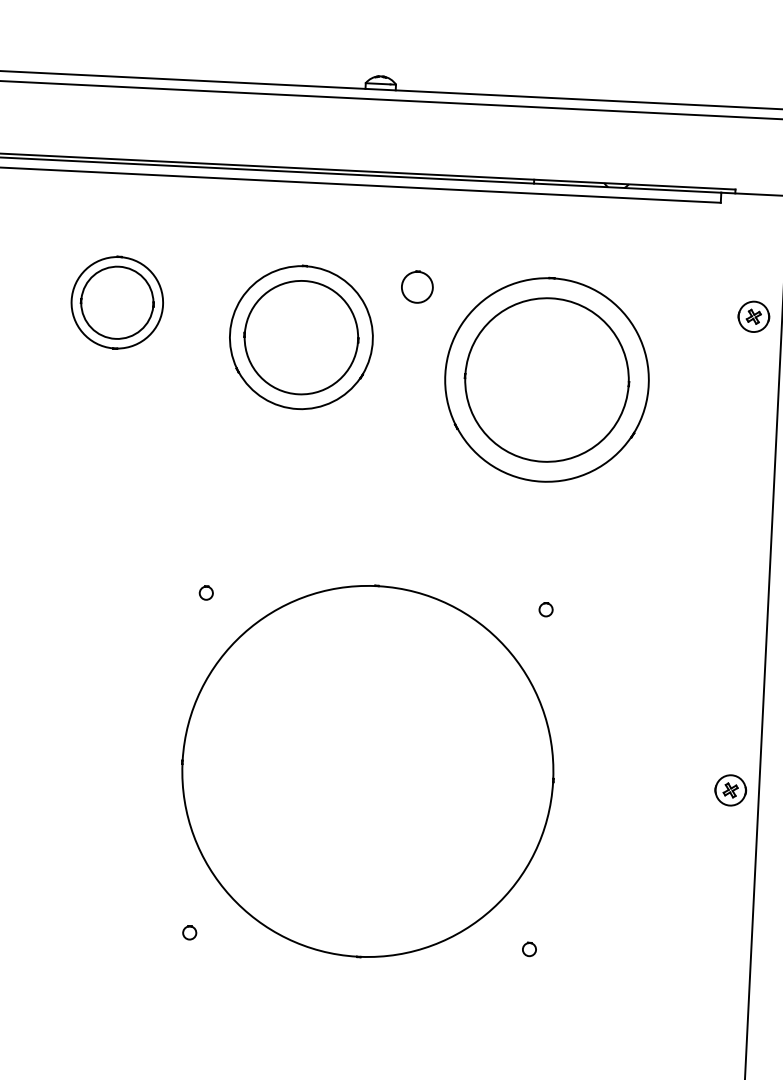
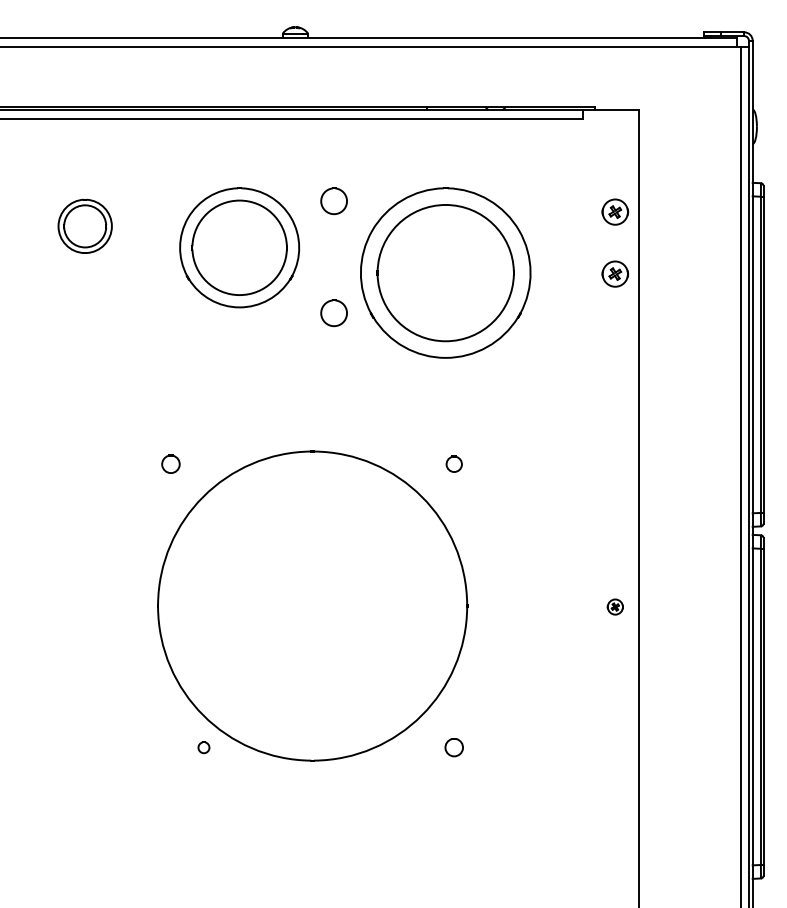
part: (117, 303) -> (85, 226), size x0.7
part: (750, 390) -> (615, 273), added
part: (410, 421) -> (333, 313), added
part: (205, 593) -> (170, 464), size x1.6
part: (546, 610) -> (454, 464), size x1.4
part: (730, 789) -> (615, 606), size x0.6
part: (189, 932) -> (203, 747), moved
part: (529, 949) -> (454, 747), size x1.6

